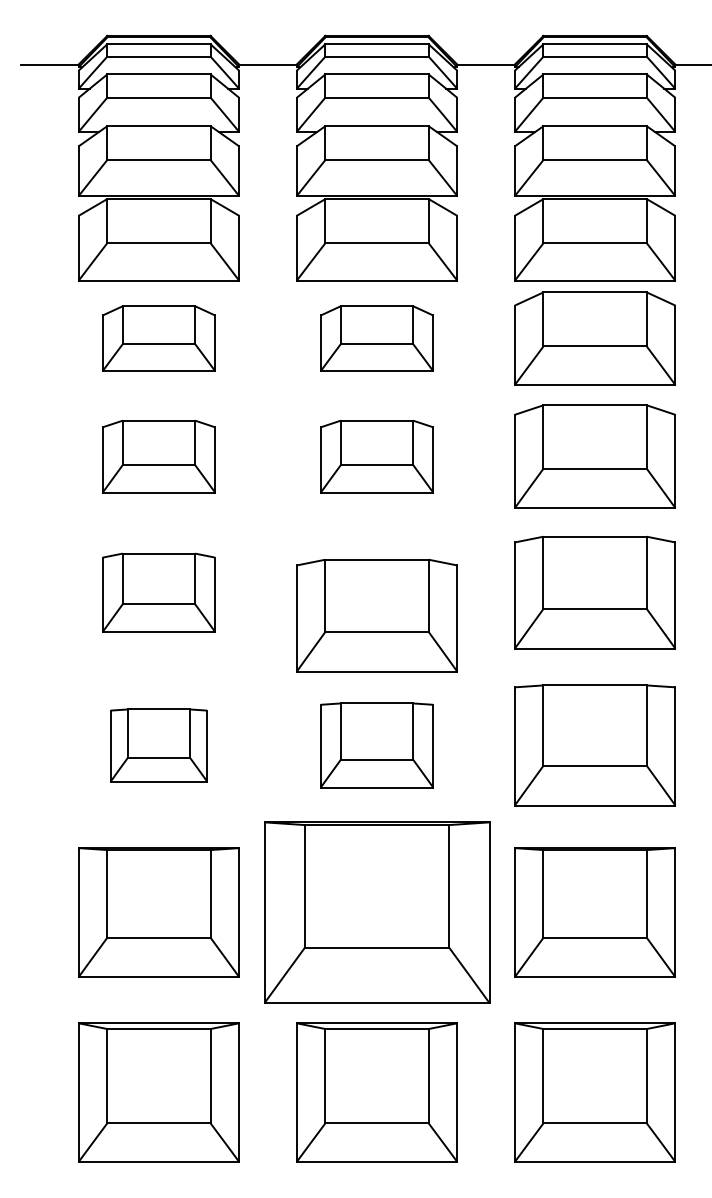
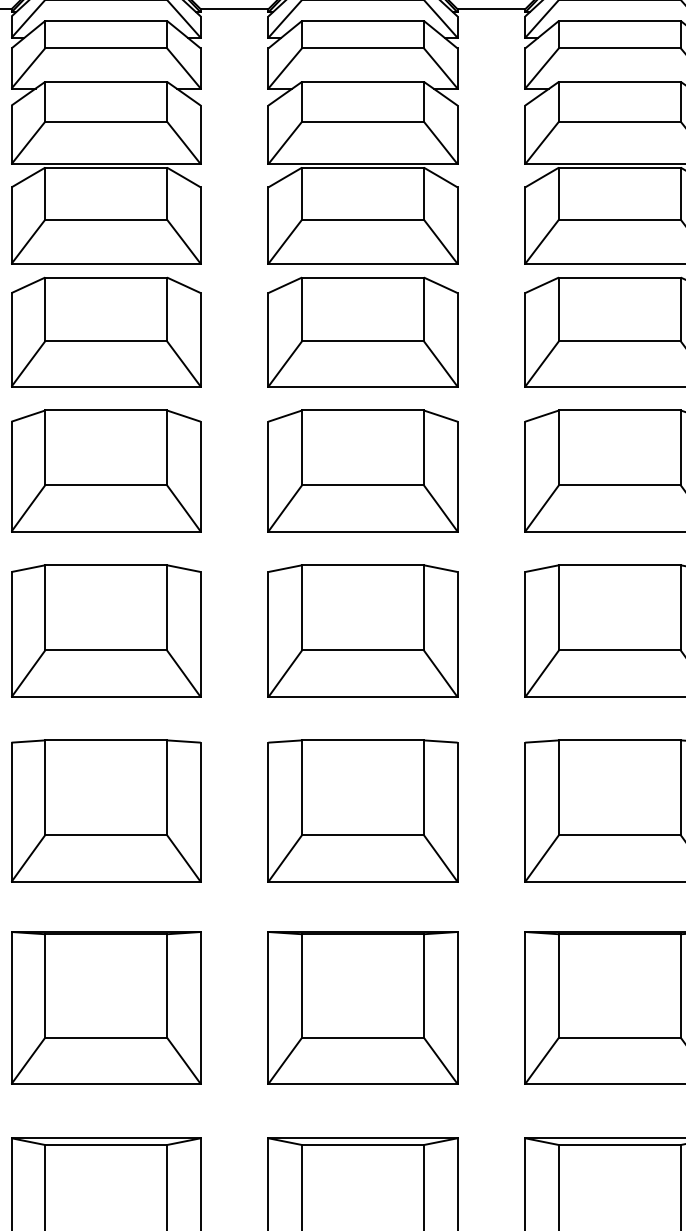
part: (158, 338) -> (105, 331), size x1.43
part: (376, 338) -> (362, 331), size x1.43
part: (158, 456) -> (105, 470), size x1.43
part: (376, 456) -> (362, 470), size x1.43
part: (158, 592) -> (105, 630), size x1.43
part: (376, 615) -> (362, 630), moved
part: (158, 745) -> (105, 811), size x1.67
part: (376, 745) -> (362, 811), size x1.43
part: (376, 912) -> (362, 1007), size x0.71

